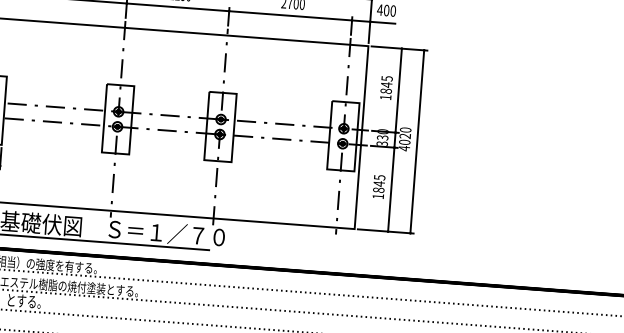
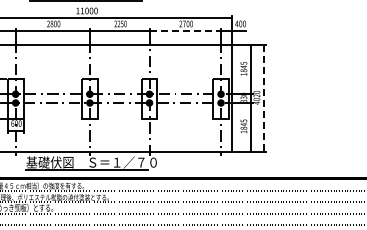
line: (290, 16) -> (185, 31), solid -> dashed
line: (417, 143) -> (264, 99), solid -> dashed

